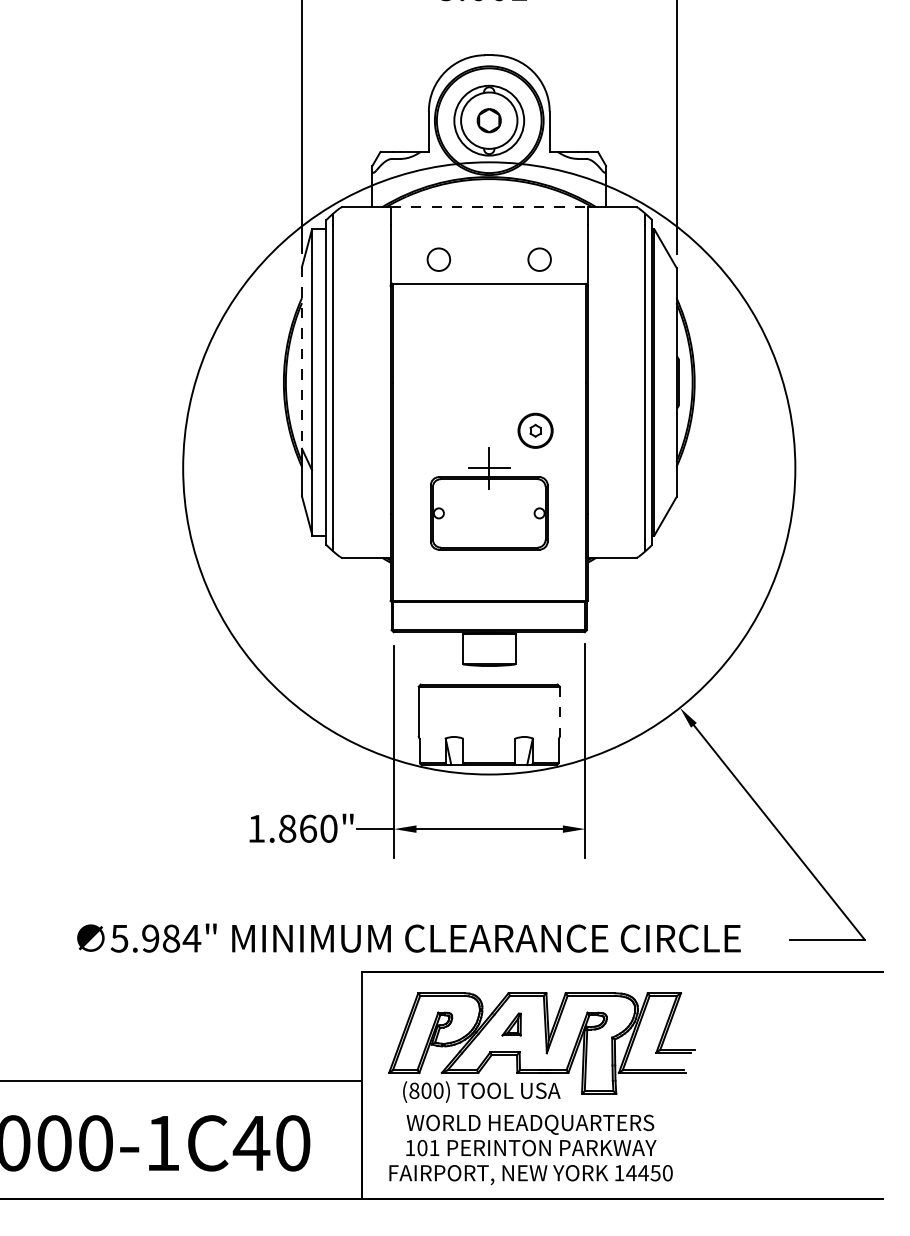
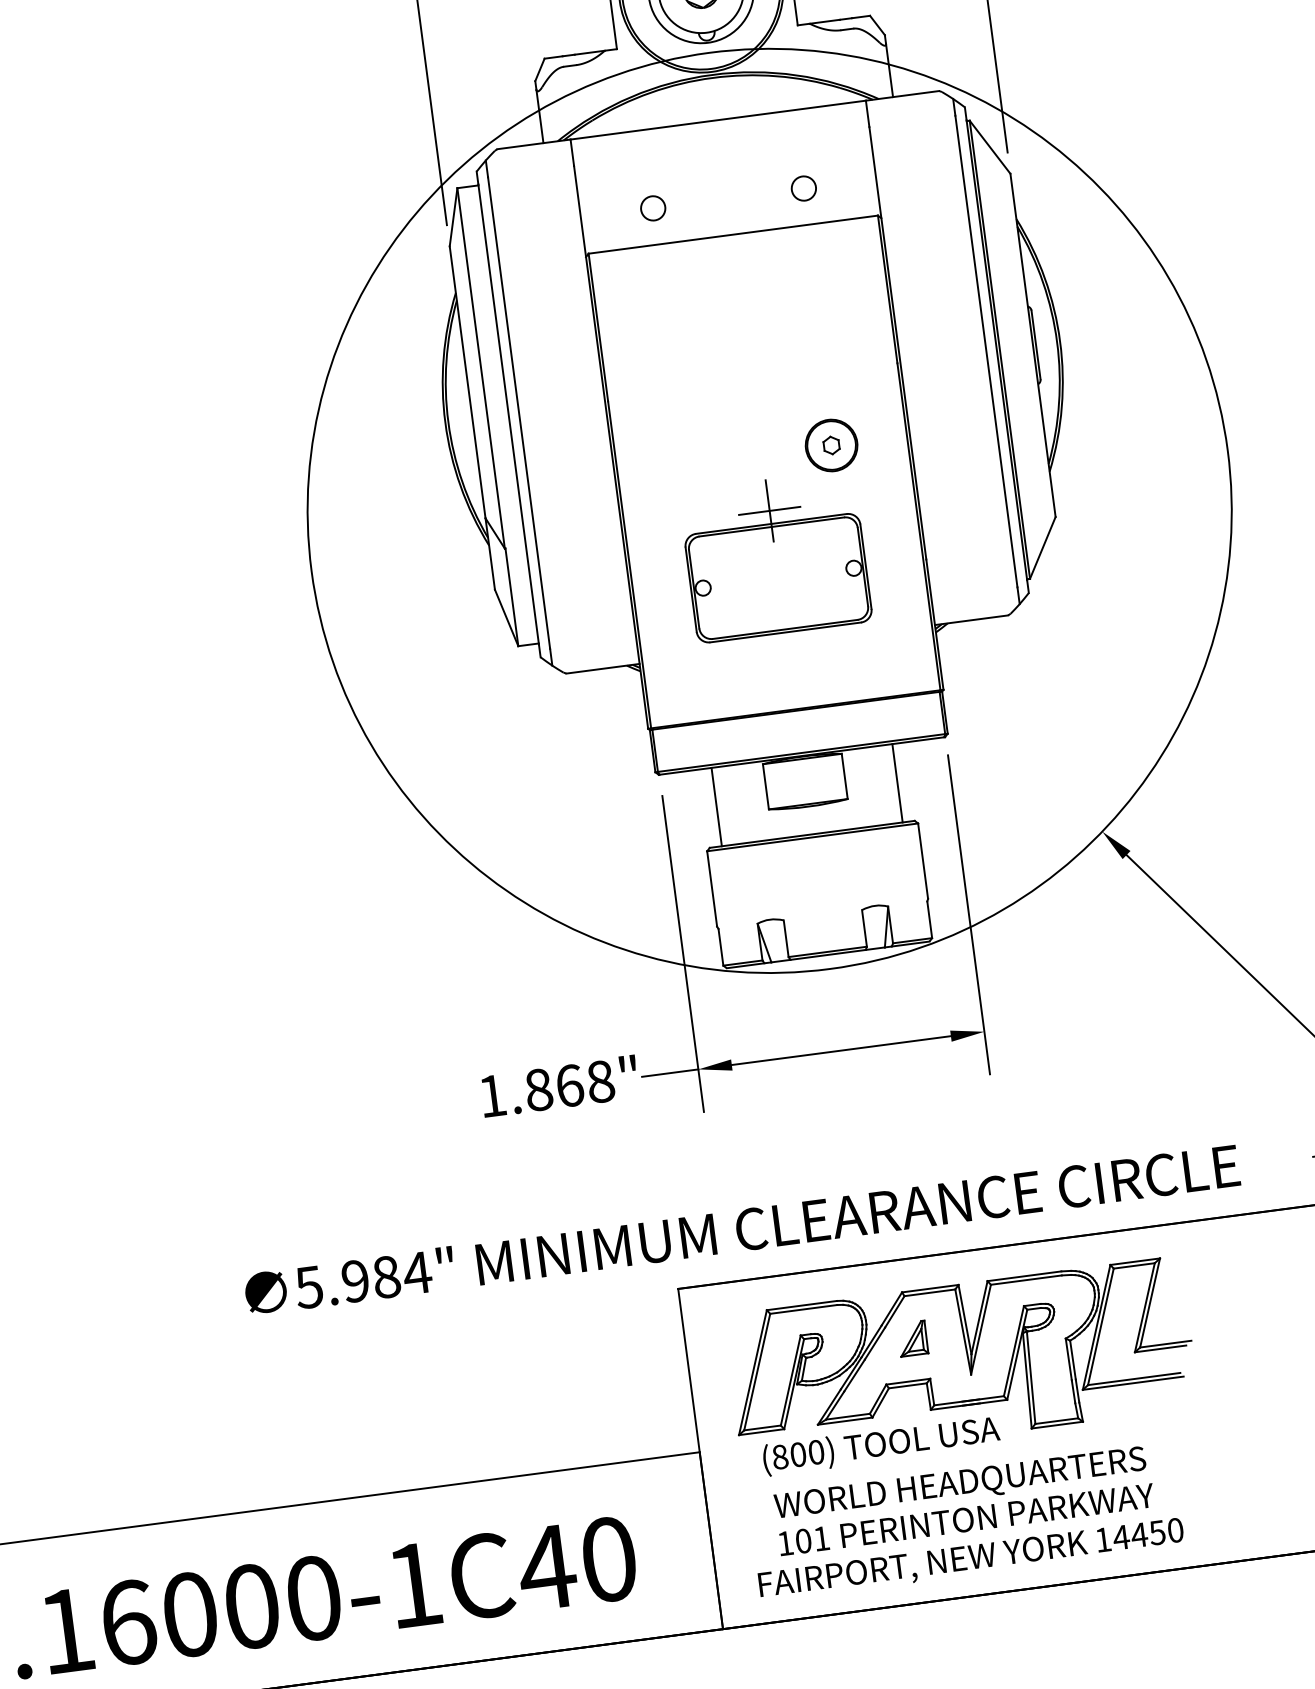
line: (489, 207) -> (718, 120), dashed -> solid
circle: (438, 259) -> (652, 208), size x0.71
circle: (539, 259) -> (803, 188), size x0.71
line: (301, 357) -> (466, 381), dashed -> solid
line: (428, 658) -> (716, 807), added
line: (549, 658) -> (897, 783), added
line: (559, 712) -> (922, 862), dashed -> solid
text: (328, 828) -> (600, 1081), 1.860" -> 1.868"

